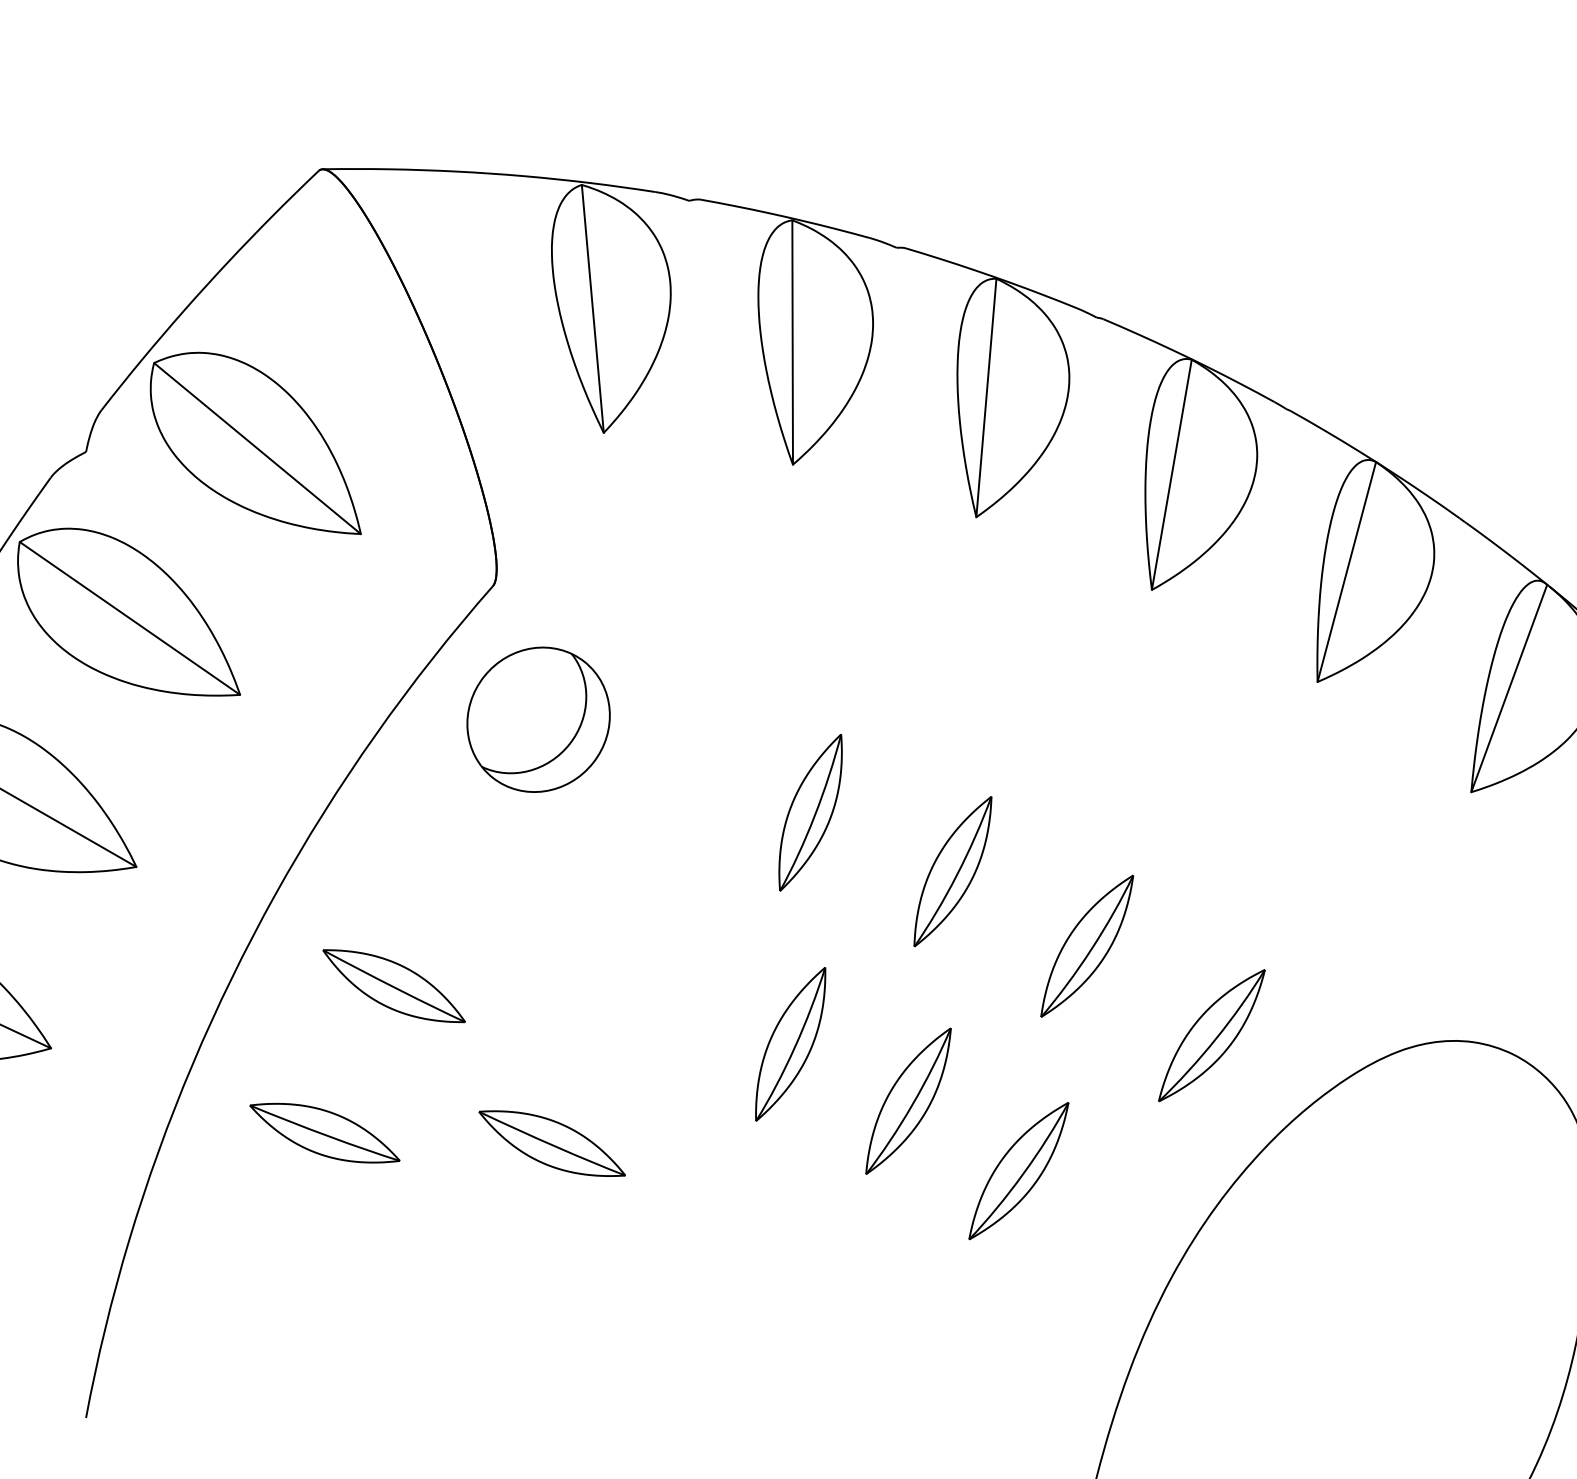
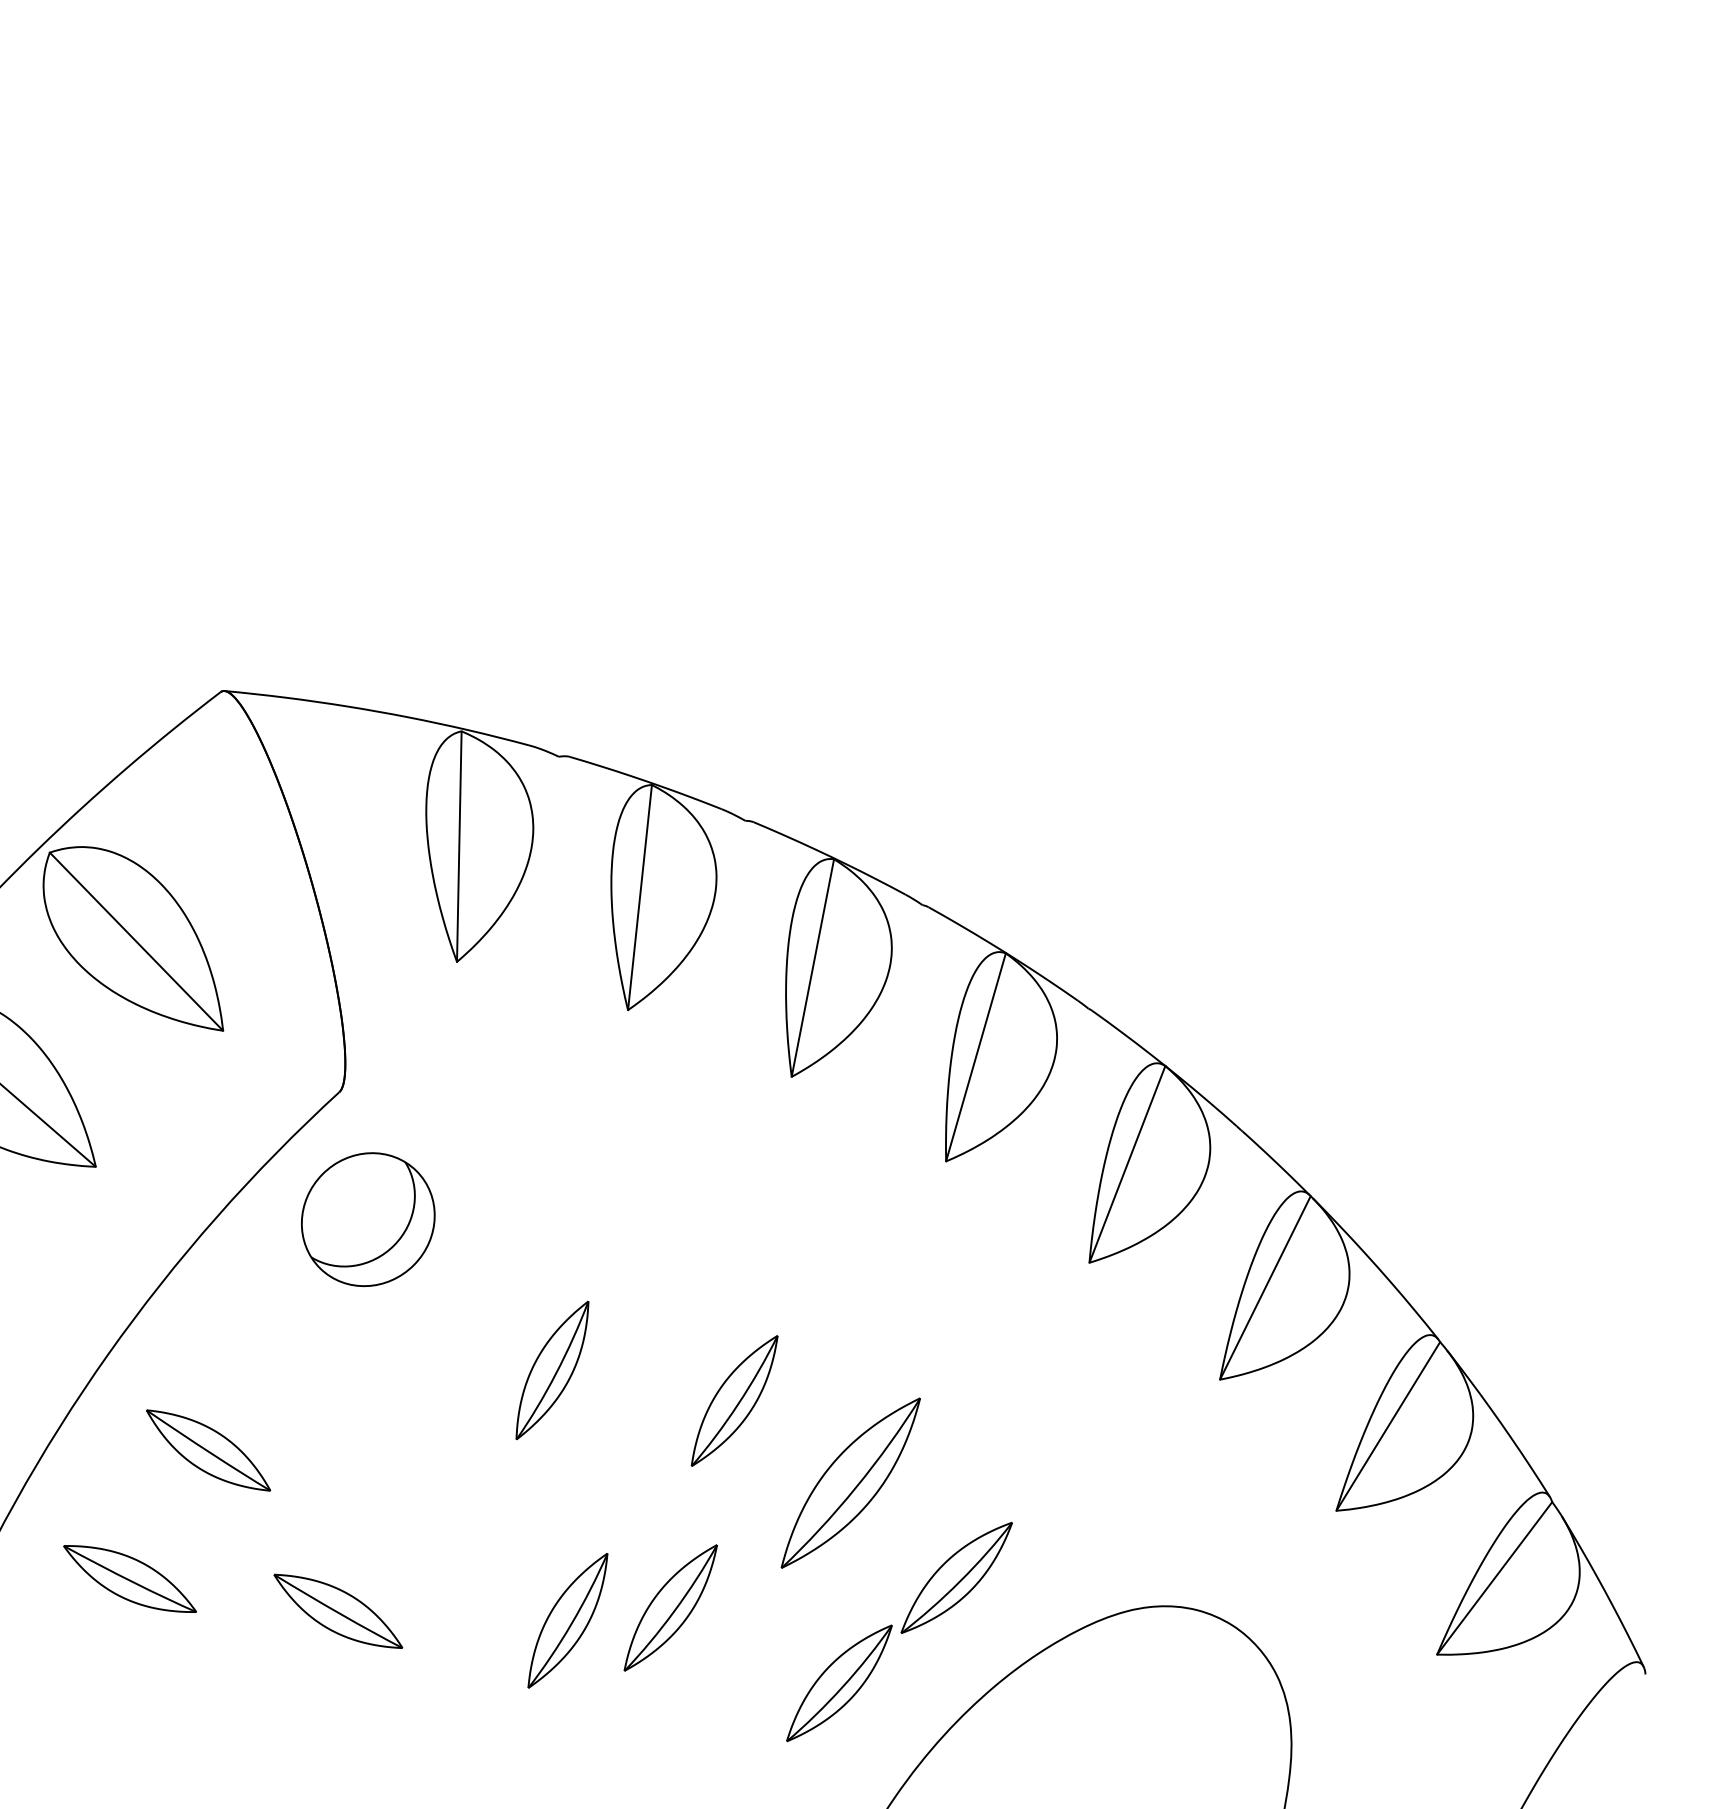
part: (810, 812) -> (552, 1370), moved
part: (1086, 945) -> (850, 1482), size x1.4
part: (790, 1044) -> (567, 1620), moved
part: (1018, 1171) -> (839, 1683), moved

